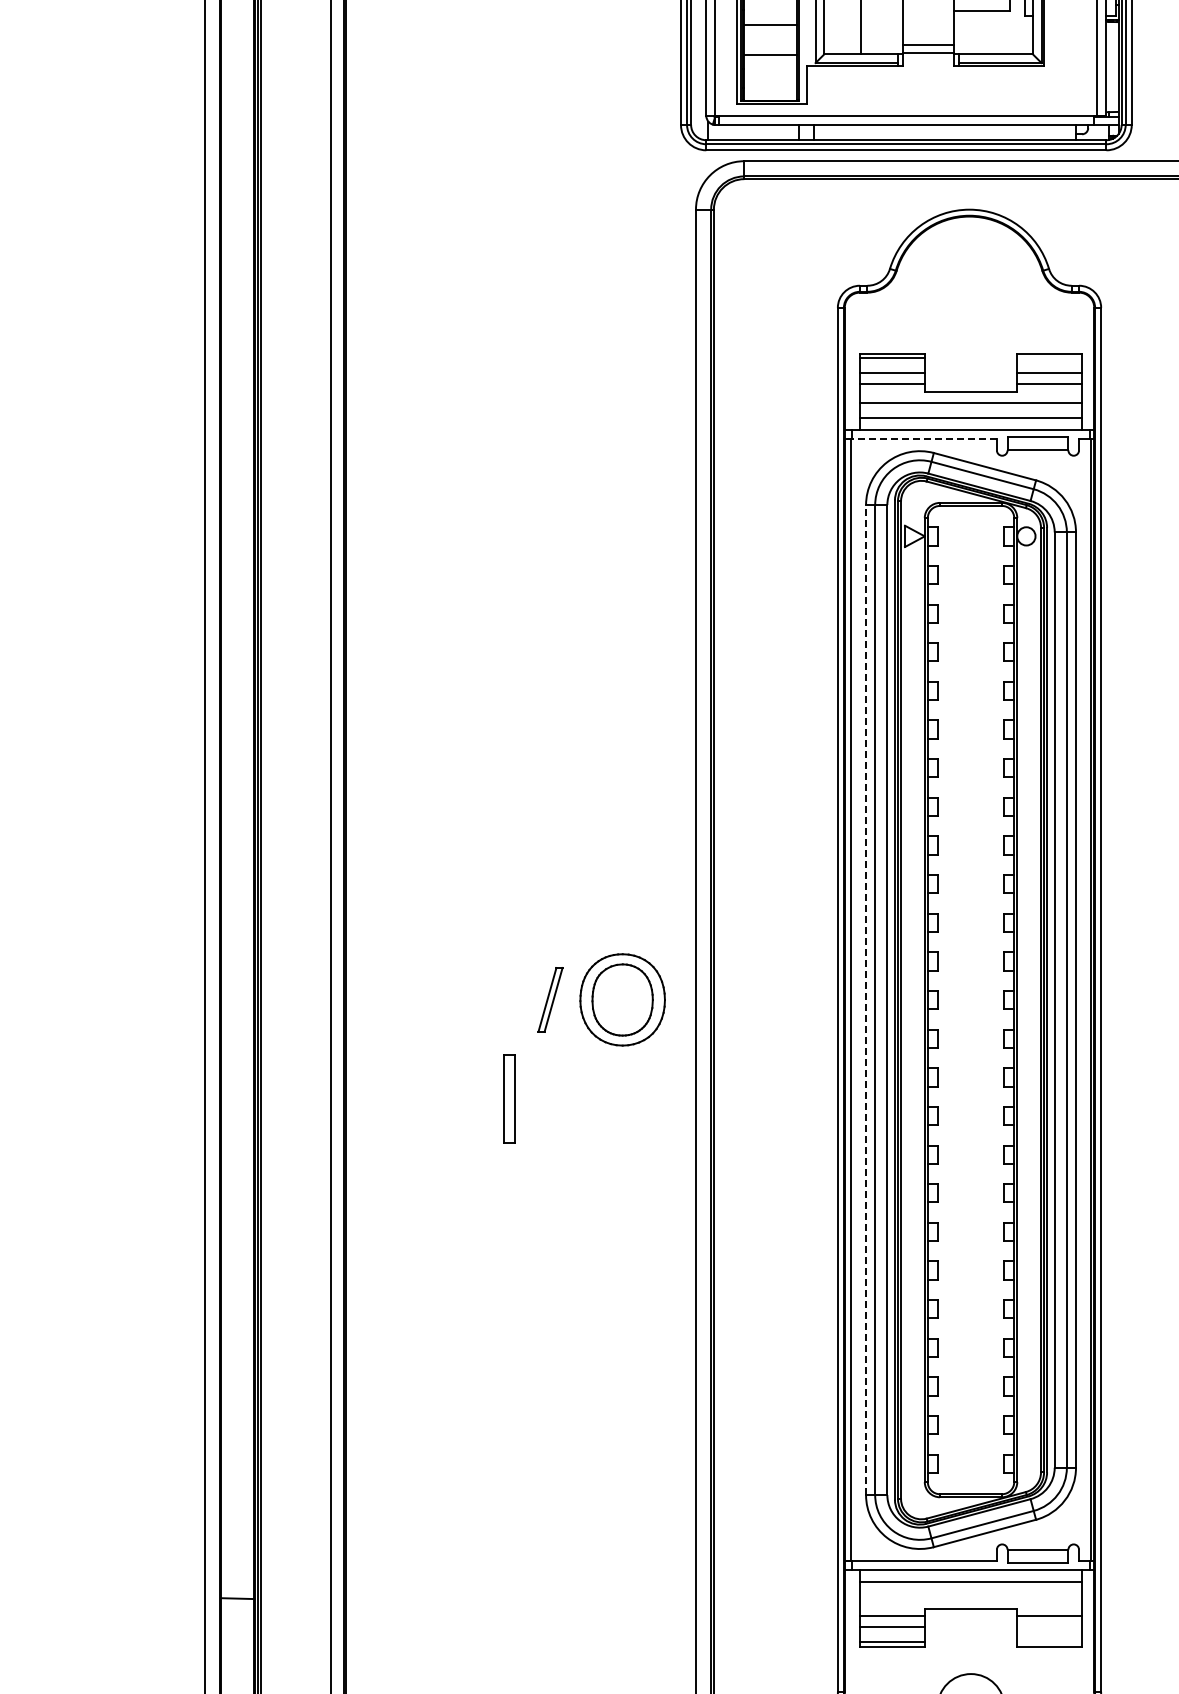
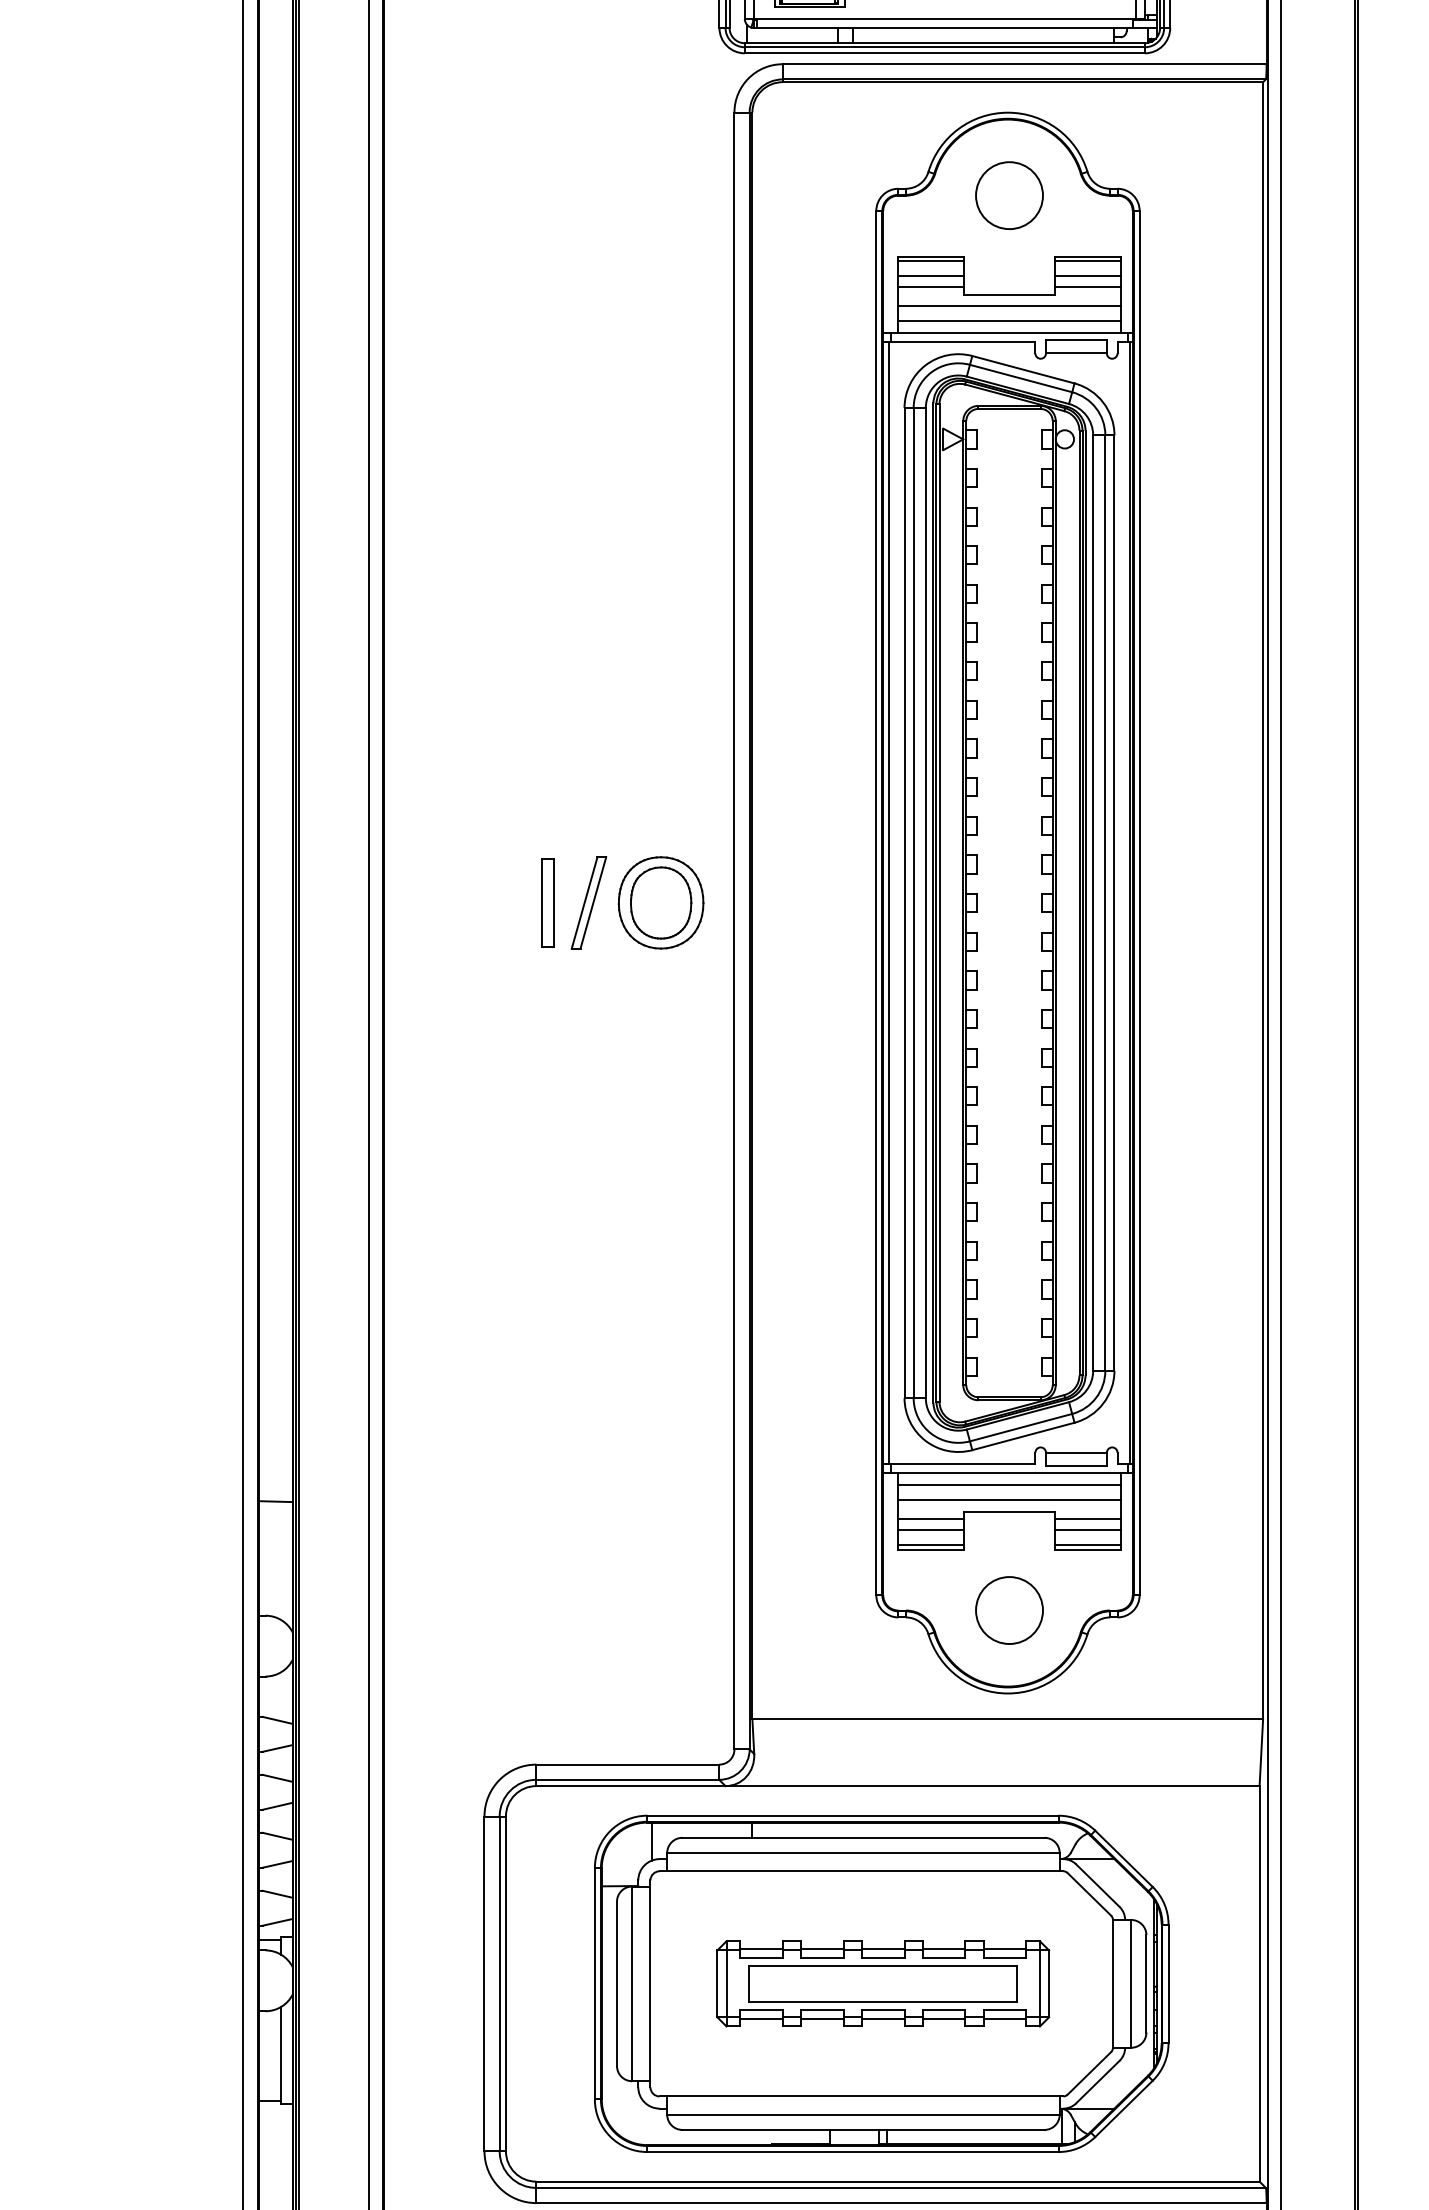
circle: (971, 292) -> (1009, 195), added
line: (1049, 357) -> (1087, 260), added
line: (920, 439) -> (958, 342), dashed -> solid
part: (550, 999) -> (588, 902), size x1.43
line: (866, 999) -> (904, 902), dashed -> solid
part: (509, 1098) -> (547, 902), moved
line: (971, 1597) -> (1009, 1500), added
line: (1049, 1626) -> (1087, 1529), added
line: (1049, 1642) -> (1087, 1545), added

